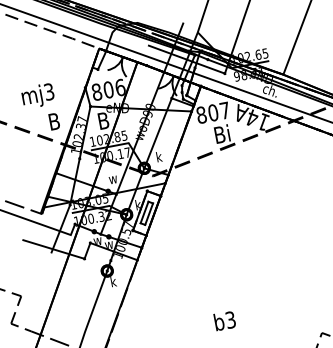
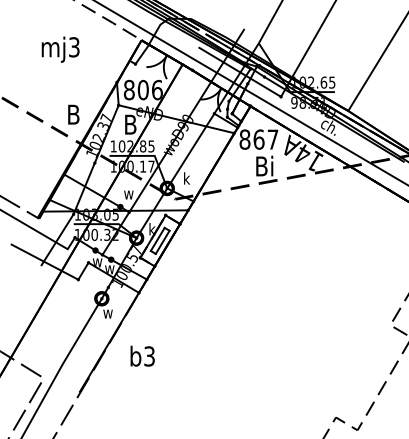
text: (38, 95) -> (60, 49), moved
text: (212, 112) -> (258, 139), 807 -> 867
text: (114, 281) -> (107, 312), k -> w
text: (224, 320) -> (142, 355), moved

